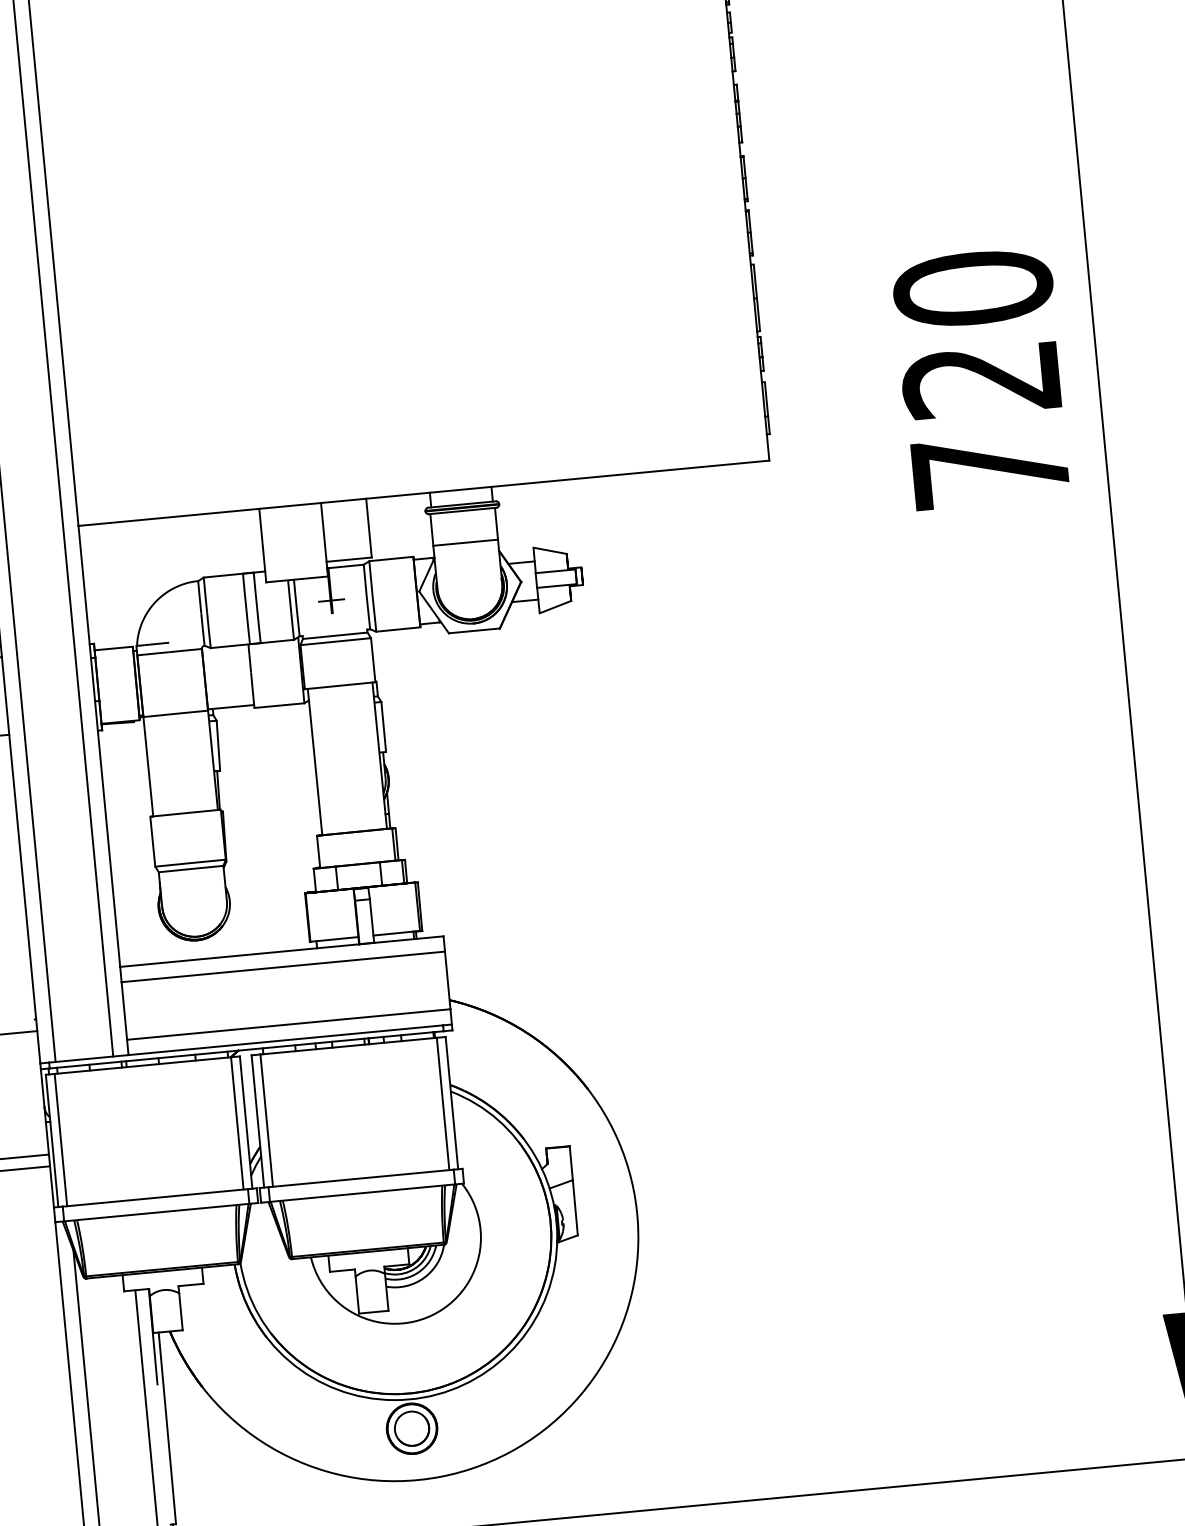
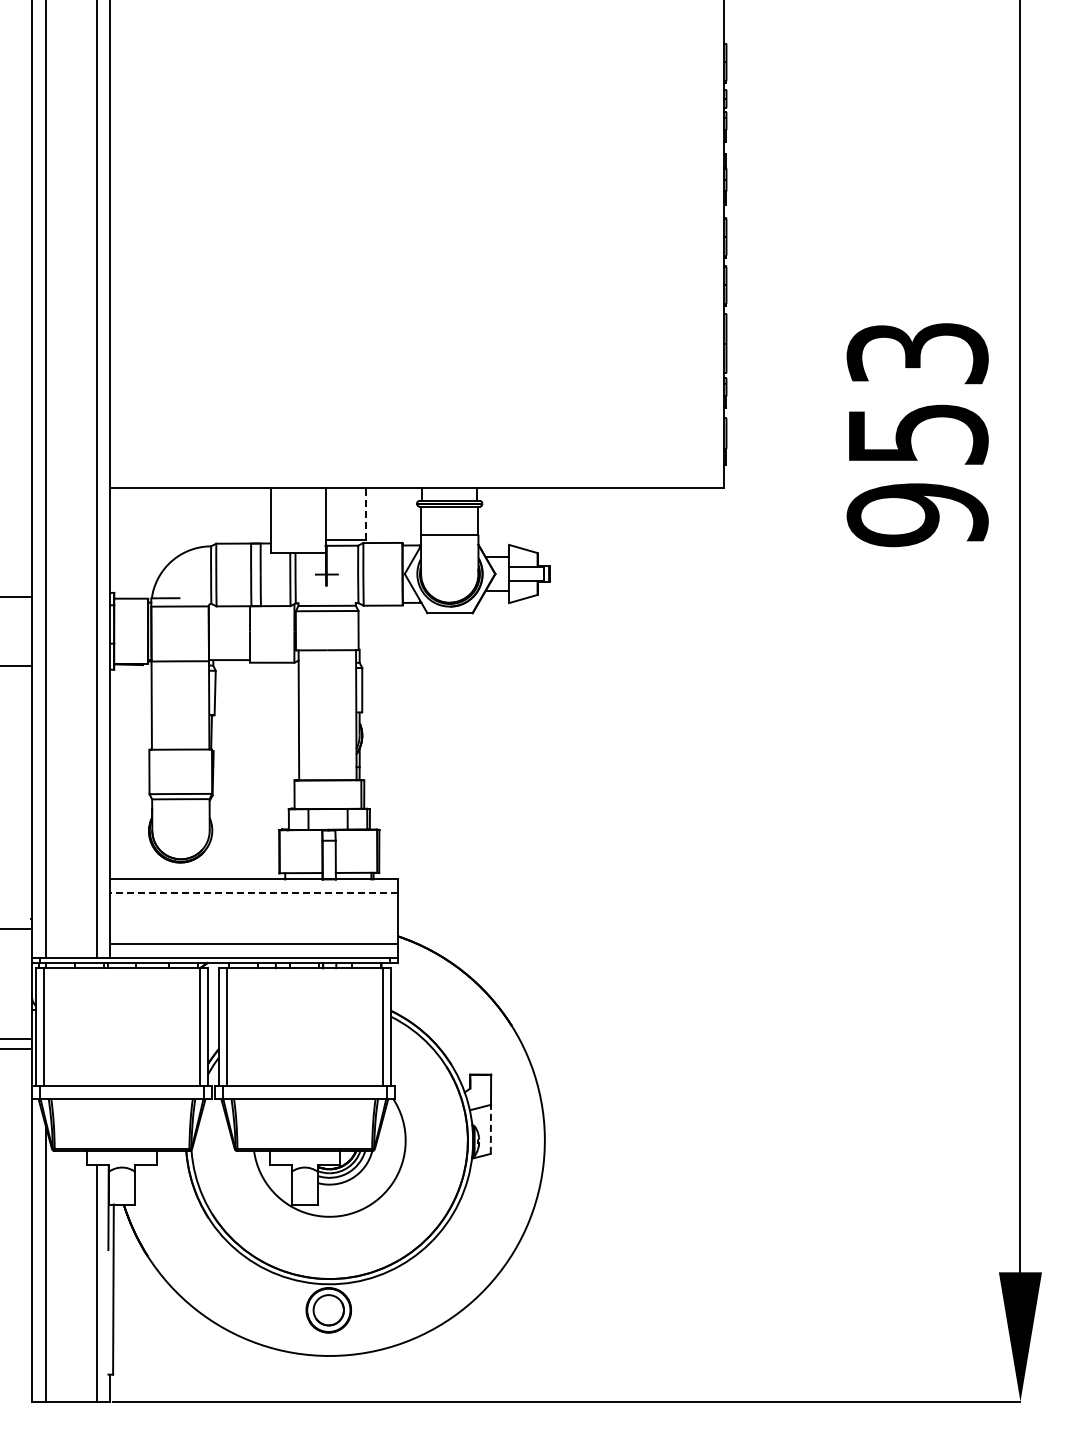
text: (981, 379) -> (917, 434), 720 -> 953
line: (368, 527) -> (365, 513), solid -> dashed
line: (282, 967) -> (253, 893), solid -> dashed
line: (574, 1207) -> (490, 1129), solid -> dashed

